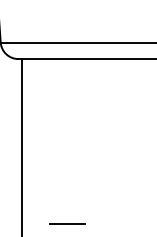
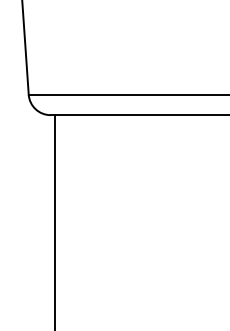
line: (67, 223) -> (111, 318), removed

